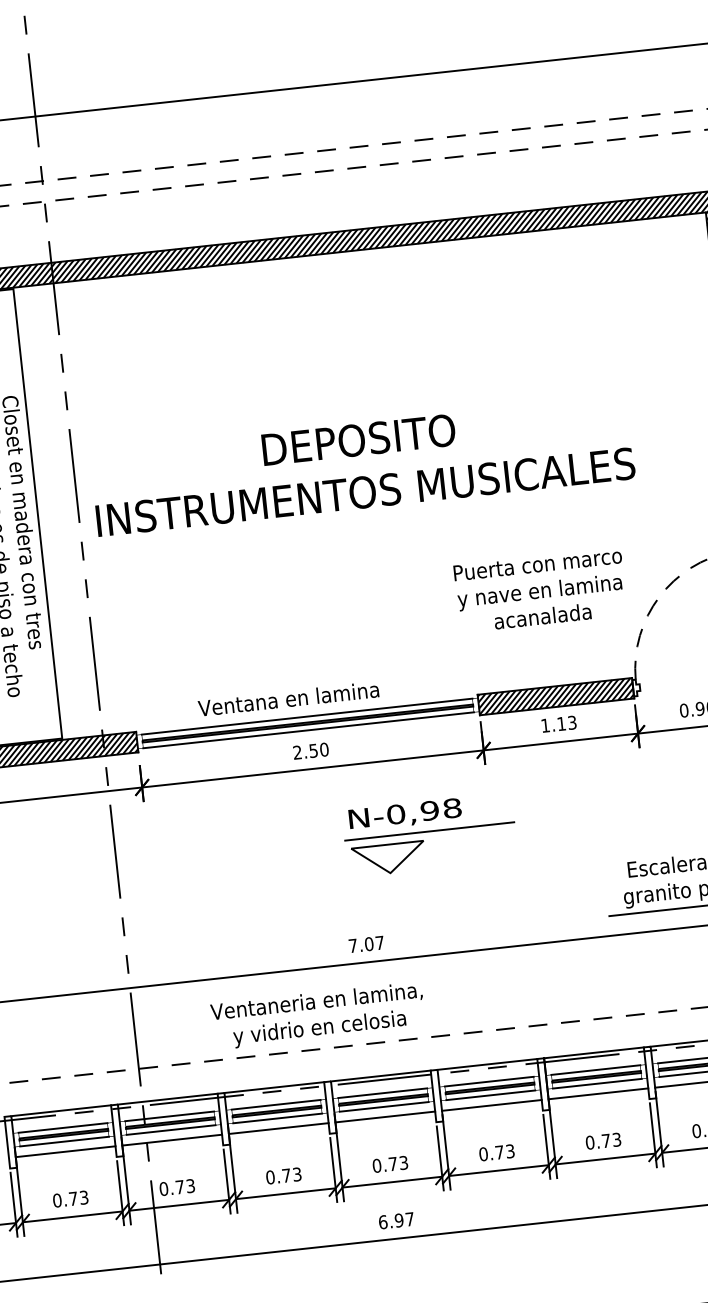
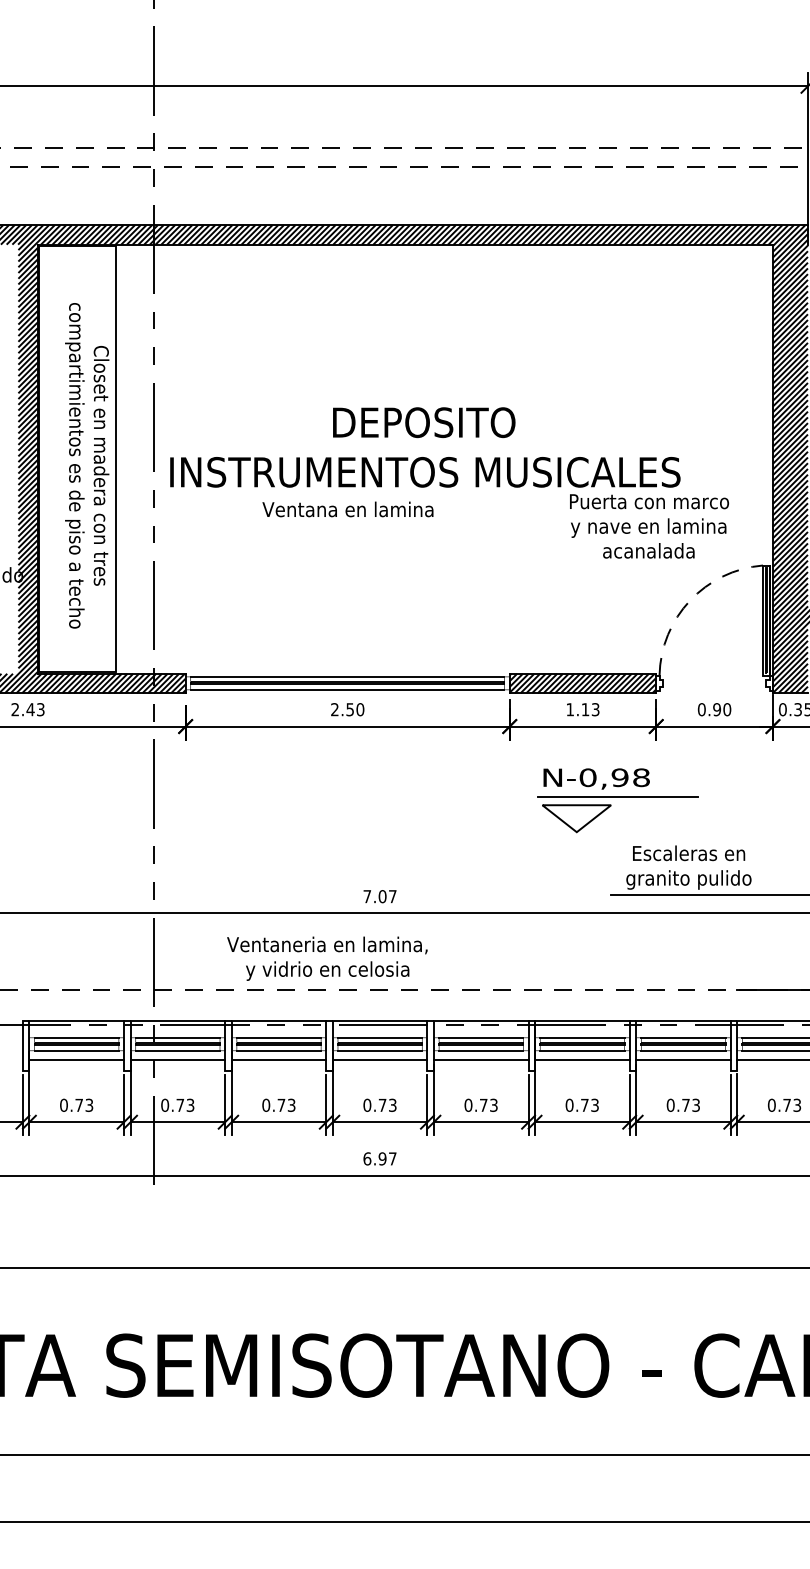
text: (540, 590) -> (649, 526), moved
text: (288, 699) -> (347, 509), moved
part: (429, 835) -> (617, 800), moved

